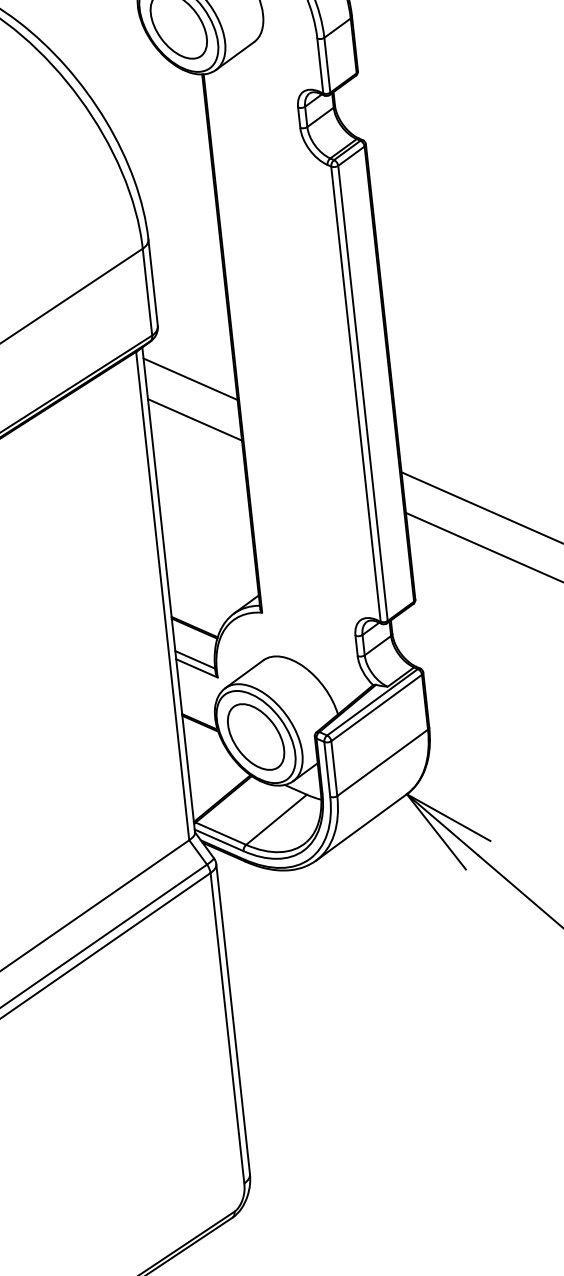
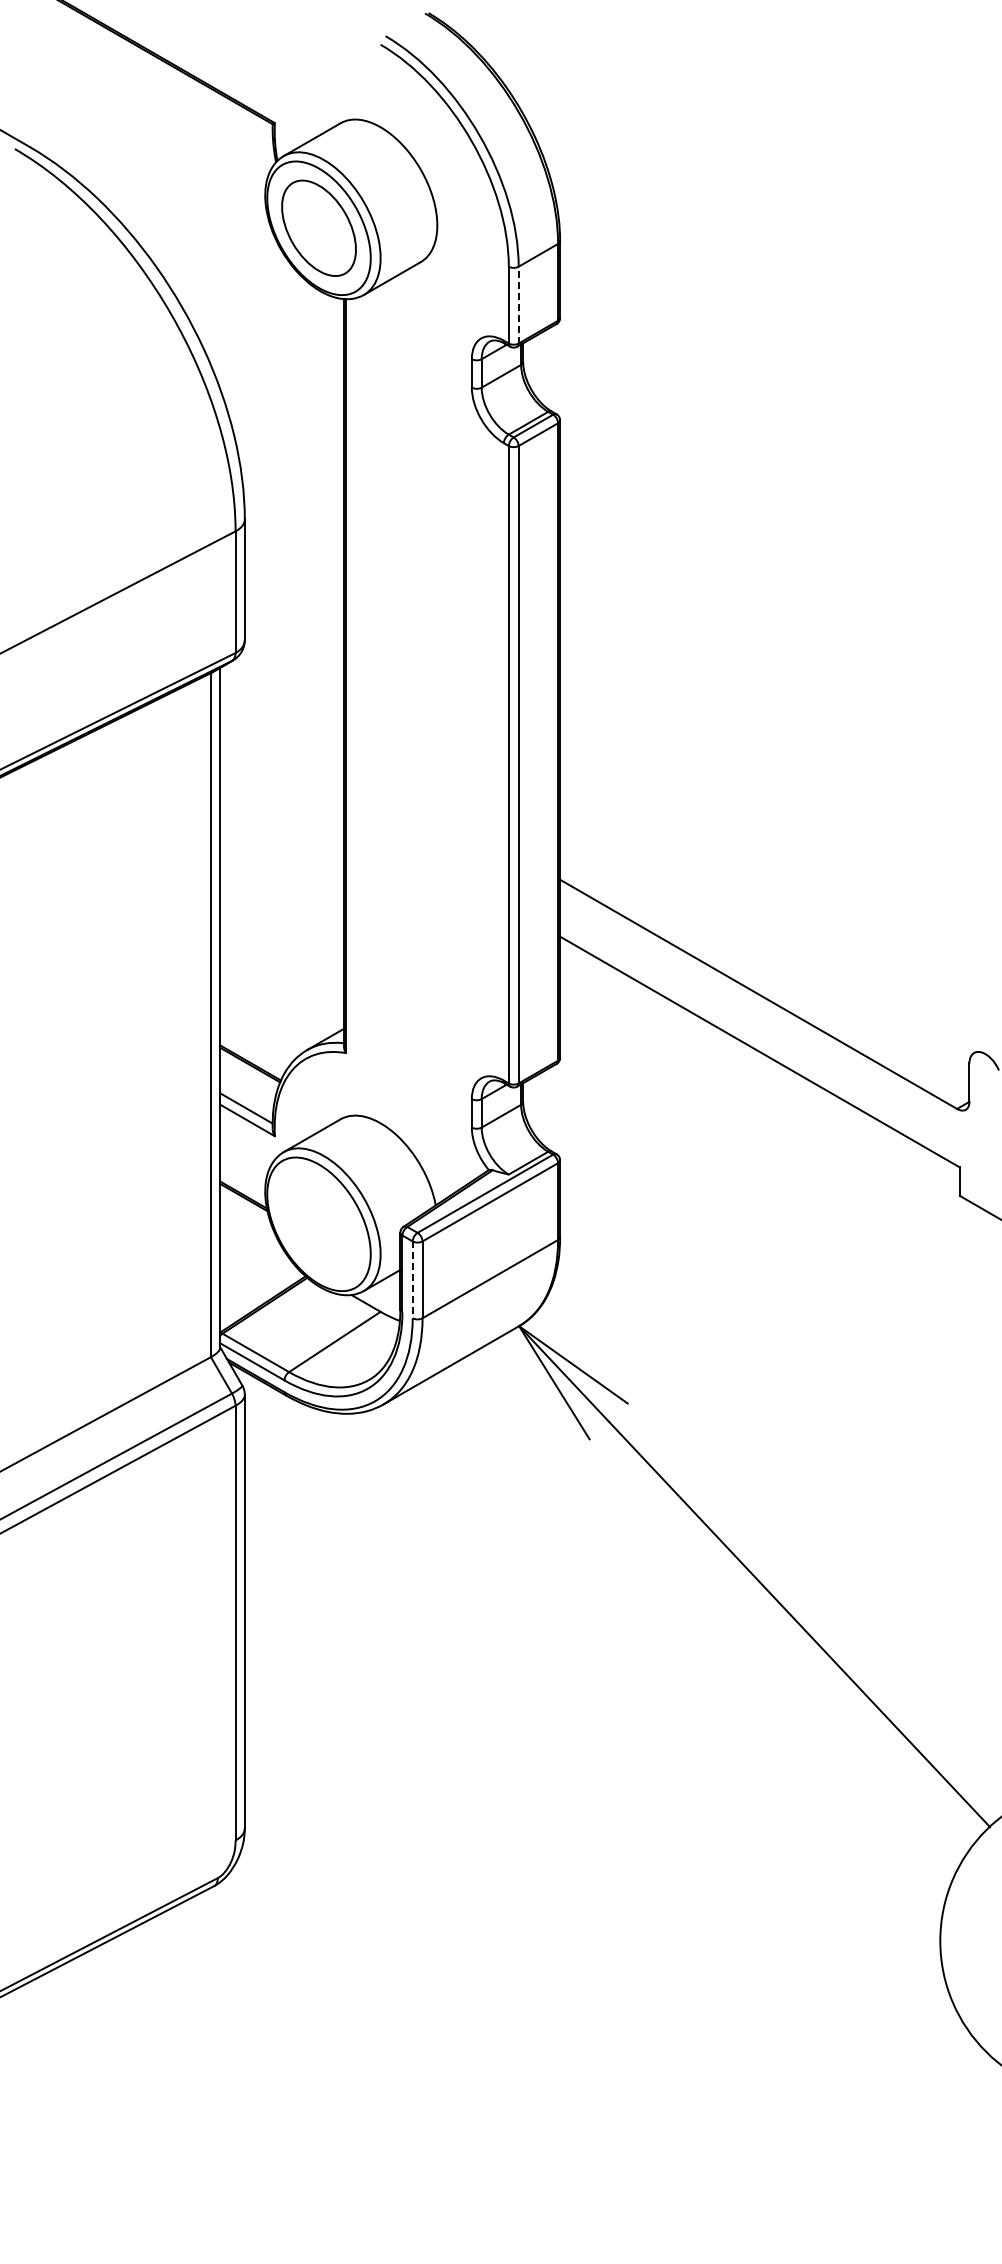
line: (327, 64) -> (518, 304), solid -> dashed
line: (190, 379) -> (282, 719), removed
line: (195, 419) -> (282, 775), removed
part: (255, 736) -> (318, 1223), removed
line: (327, 769) -> (412, 1280), solid -> dashed

